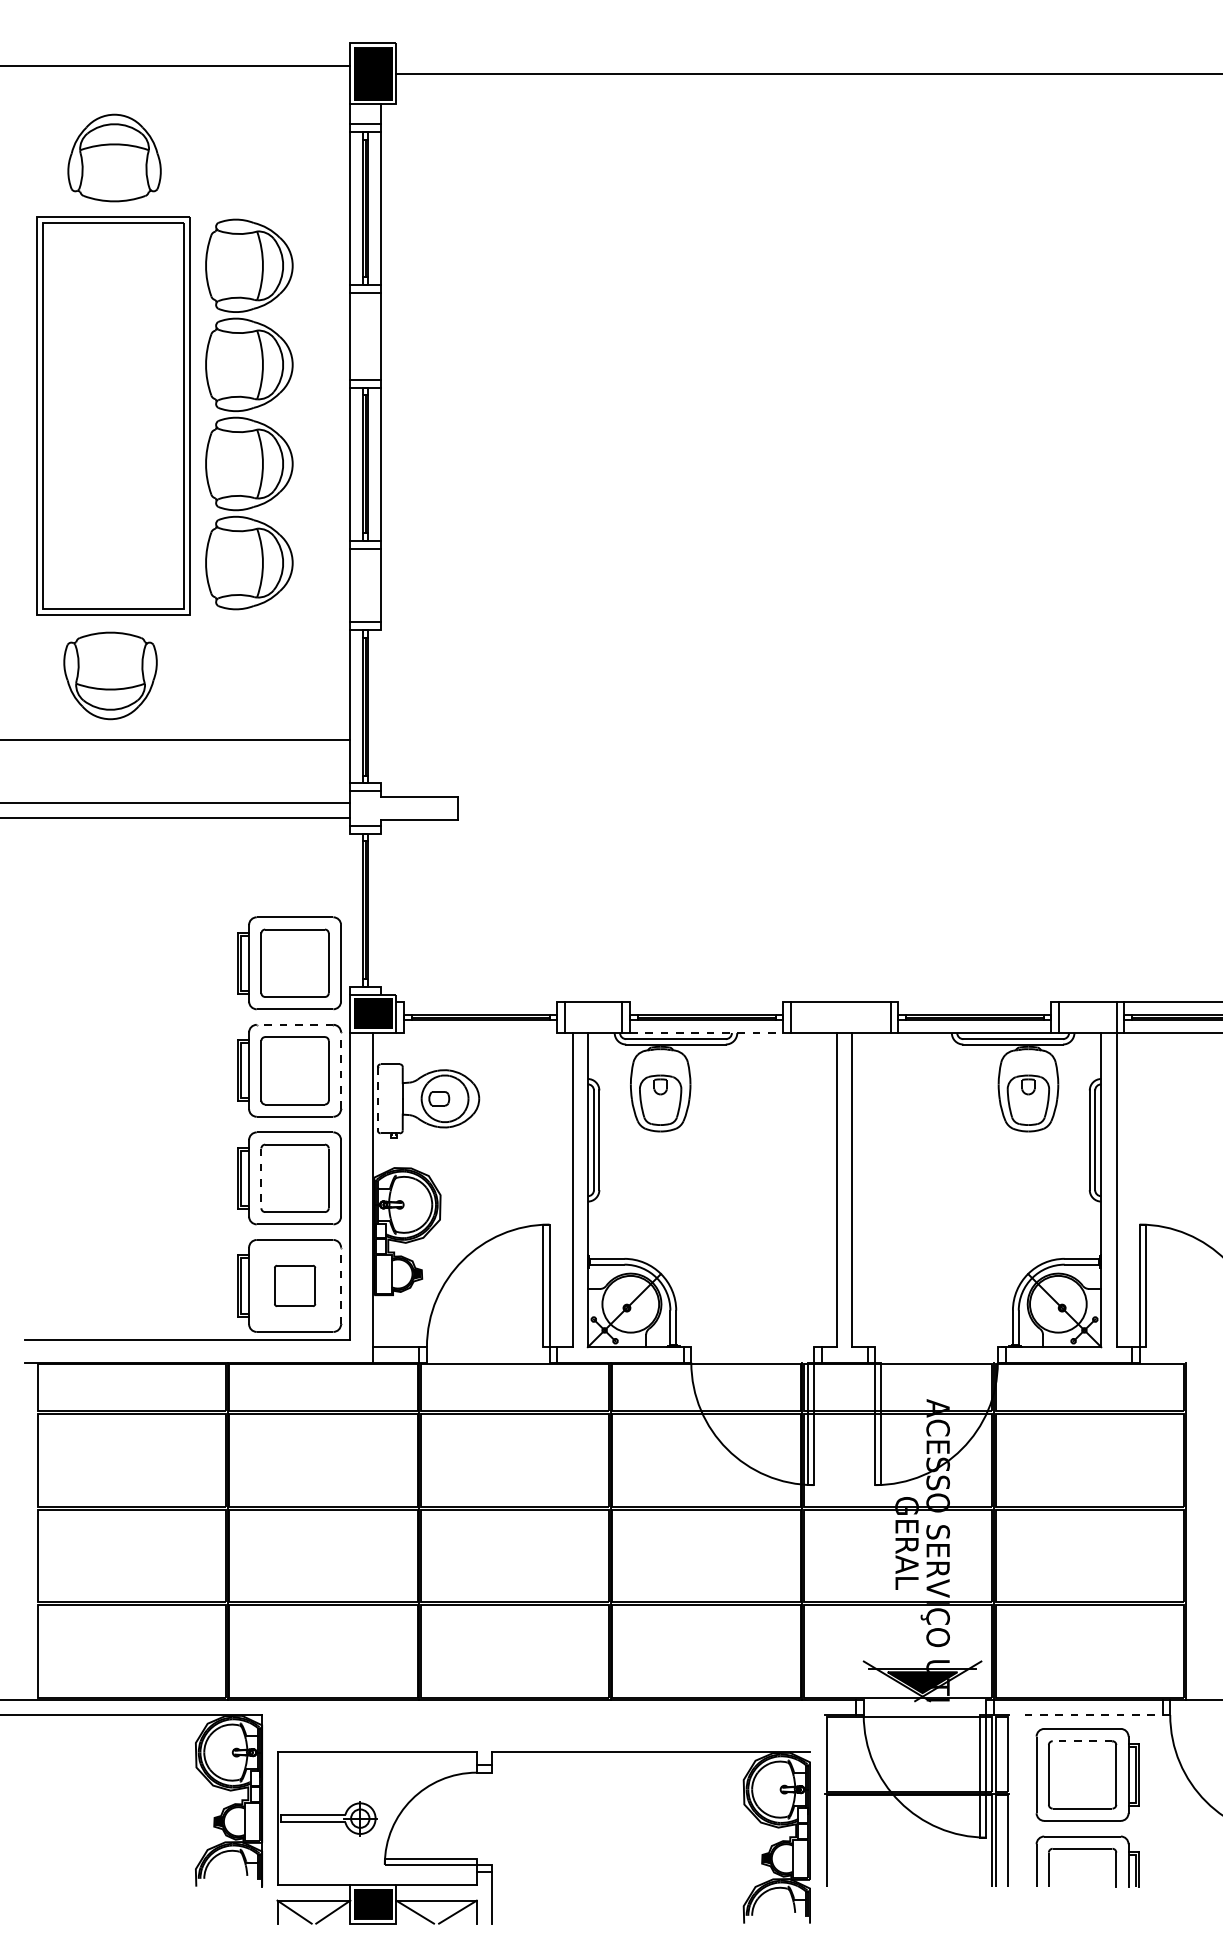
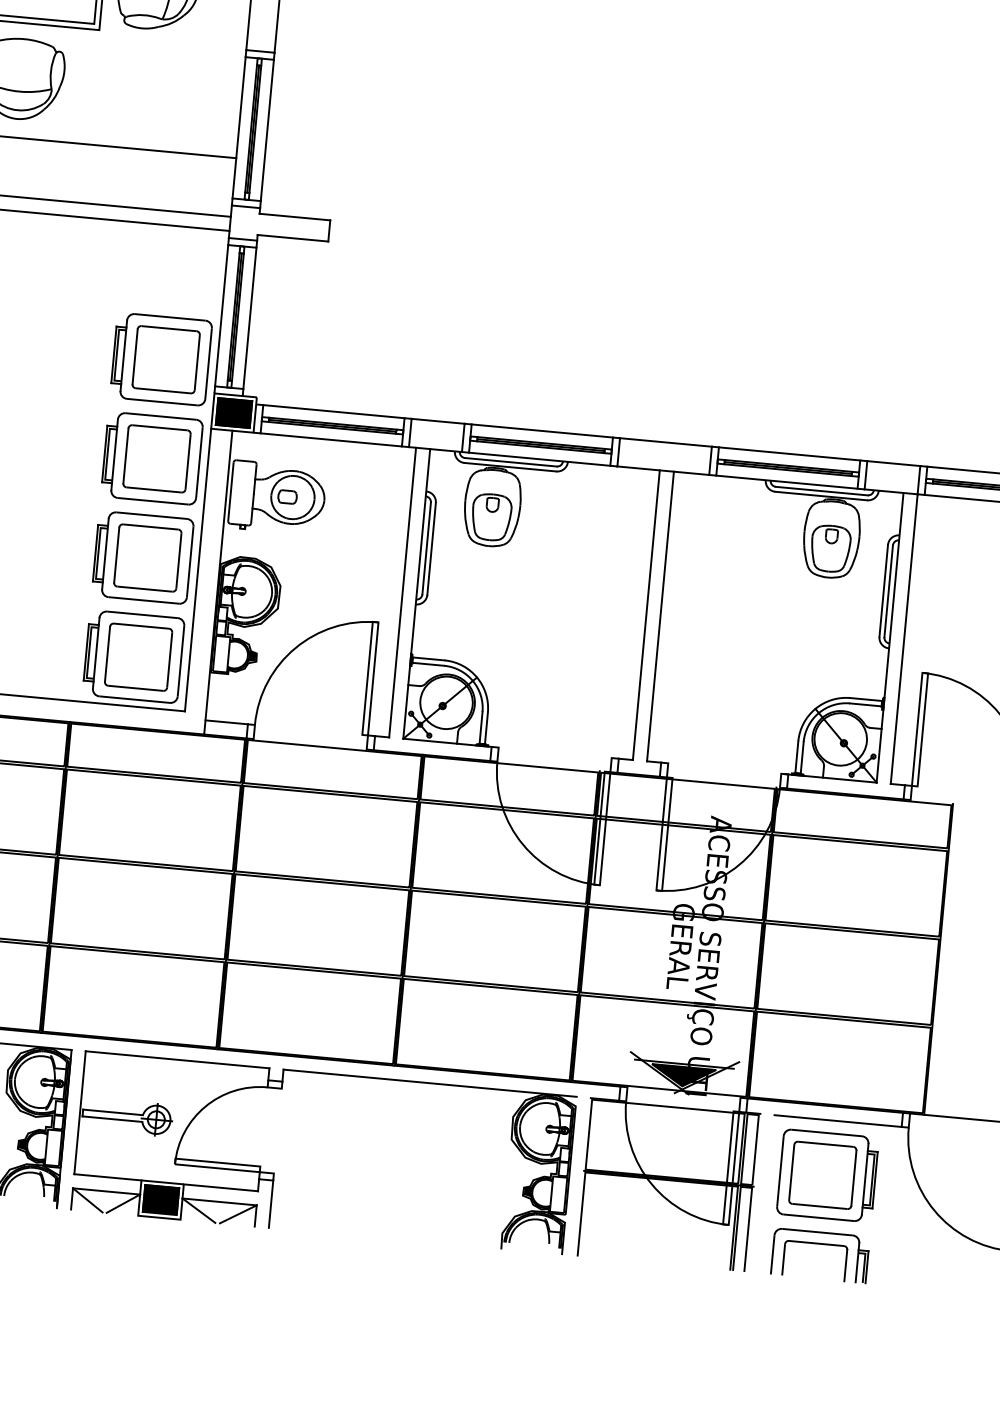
line: (380, 706) -> (266, 130), added
line: (350, 910) -> (221, 315), added
line: (380, 910) -> (249, 318), added
line: (480, 1002) -> (333, 411), added
line: (706, 1002) -> (542, 431), added
line: (974, 1002) -> (789, 454), added
line: (295, 1024) -> (161, 416), dashed -> solid
line: (480, 1033) -> (331, 440), added
line: (706, 1033) -> (539, 459), dashed -> solid
line: (341, 1071) -> (199, 463), dashed -> solid
line: (377, 1098) -> (230, 491), dashed -> solid
line: (261, 1178) -> (116, 555), dashed -> solid
part: (294, 1285) -> (138, 656), size x1.67
line: (341, 1286) -> (181, 661), dashed -> solid
line: (1093, 1715) -> (837, 1121), dashed -> solid
line: (1082, 1741) -> (825, 1144), dashed -> solid
part: (492, 1864) -> (274, 1173), moved

